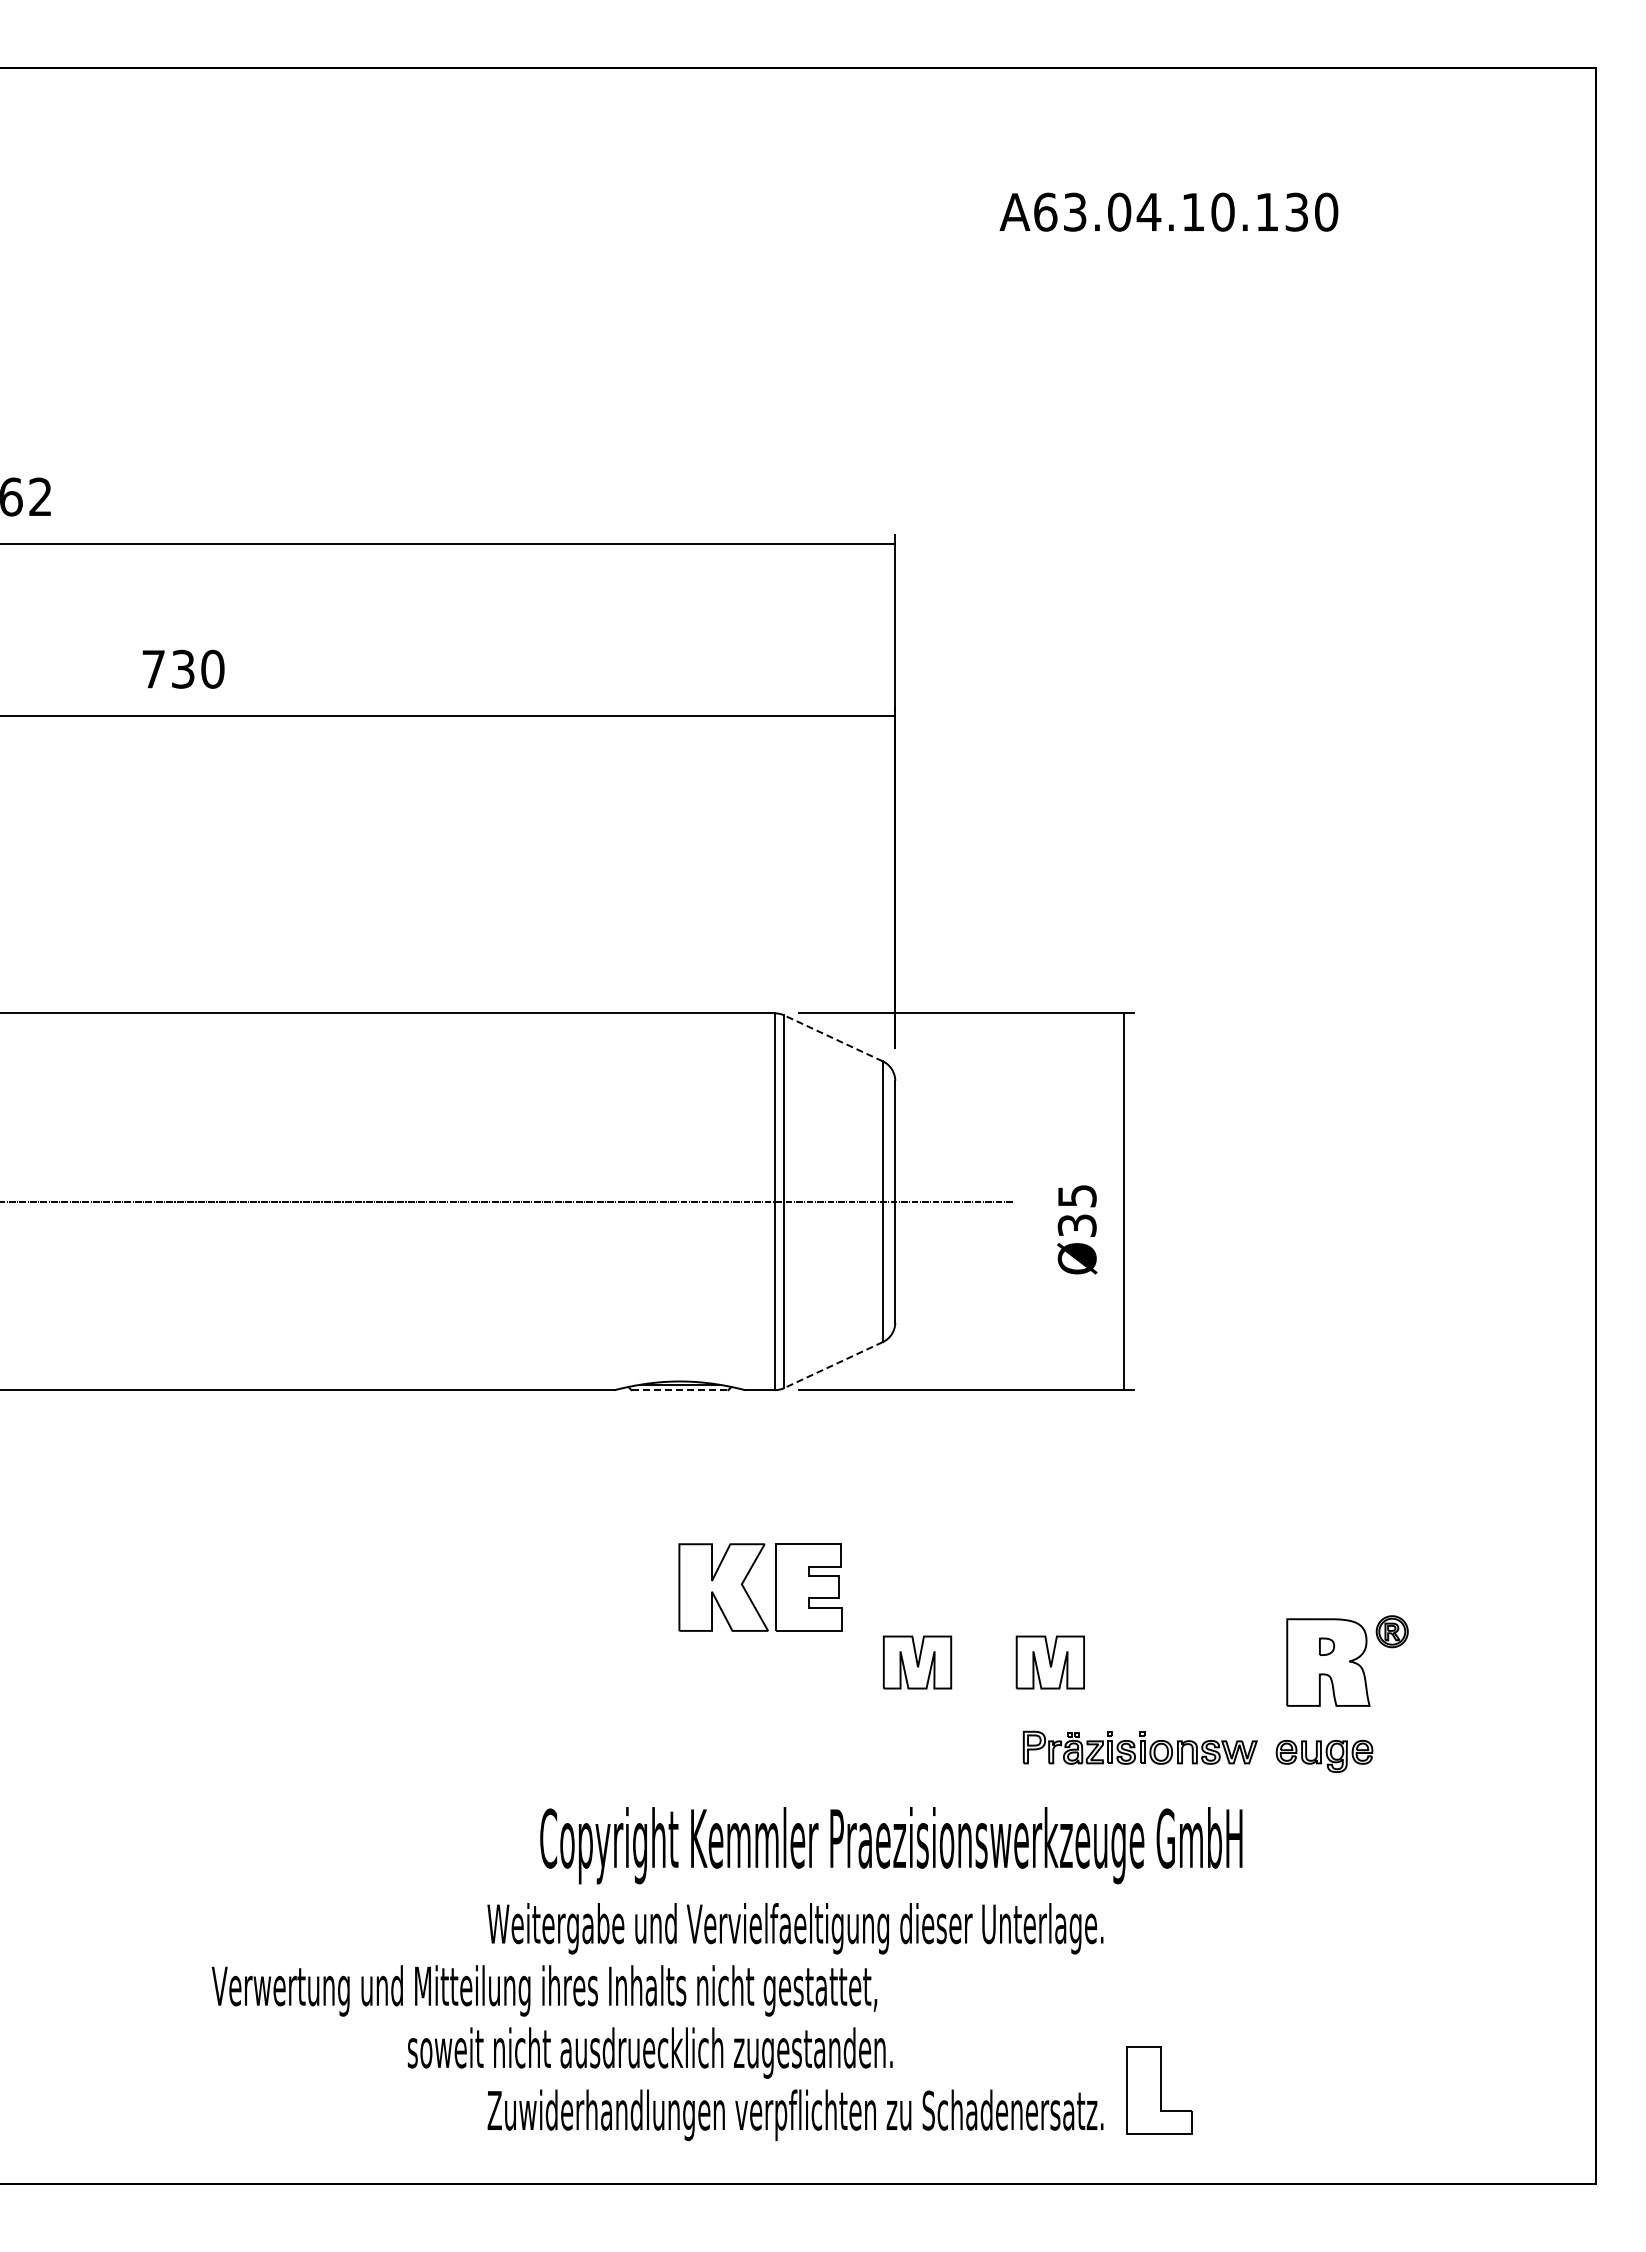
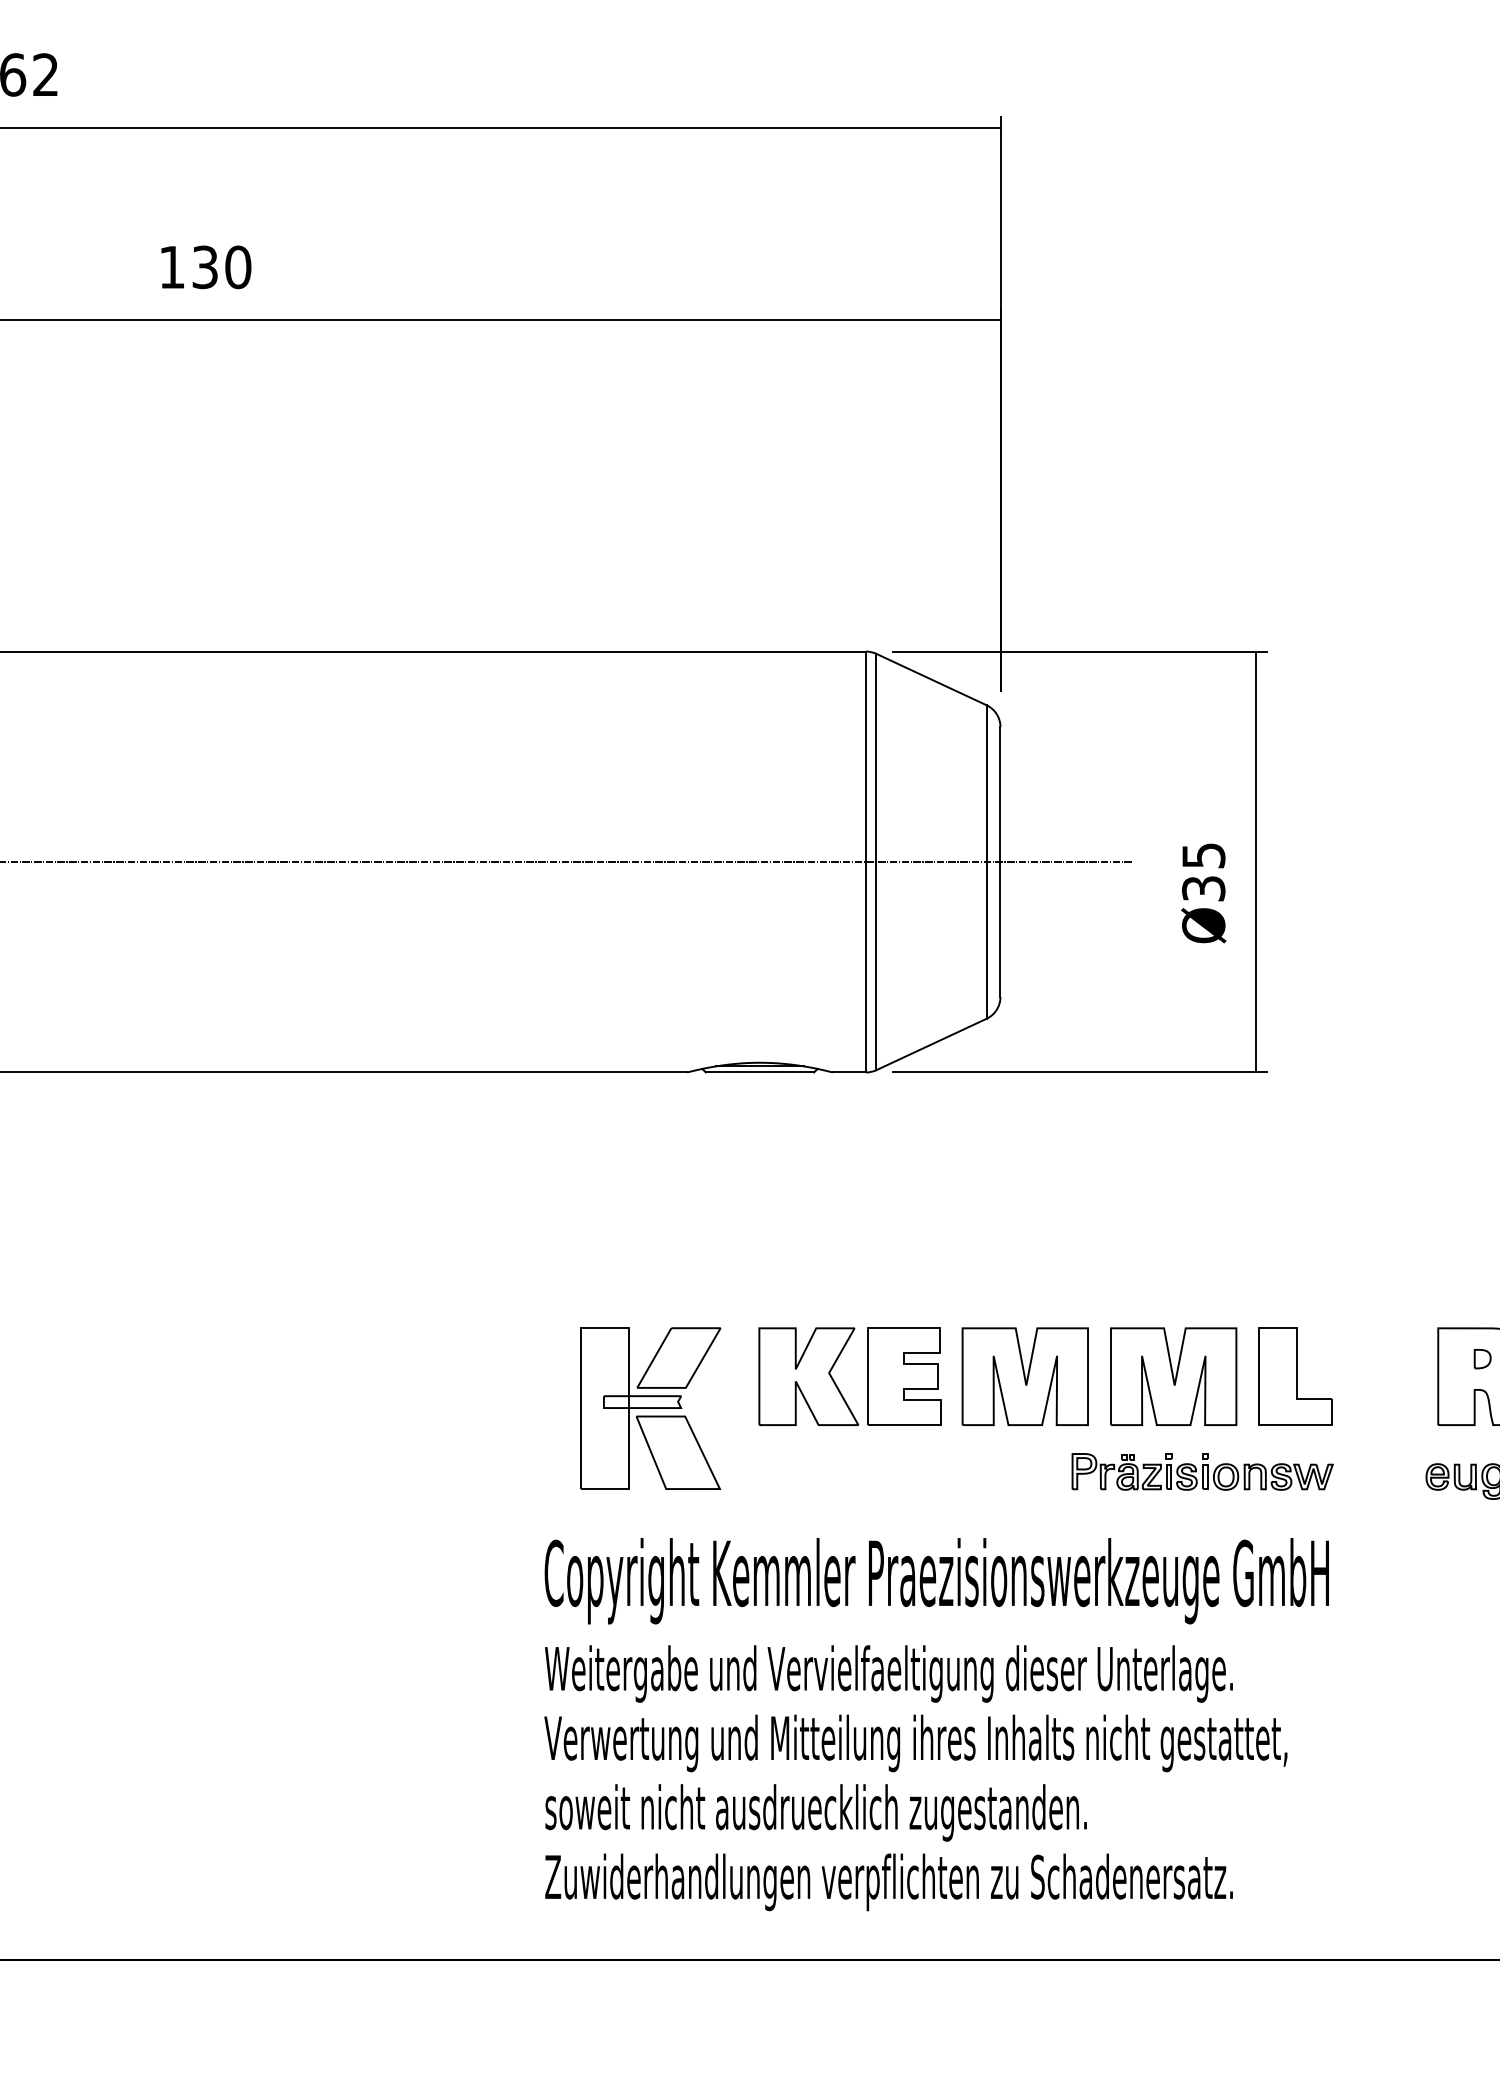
text: (153, 669) -> (171, 267), 730 -> 130
line: (833, 1038) -> (931, 679), dashed -> solid
line: (833, 1365) -> (931, 1044), dashed -> solid
line: (680, 1390) -> (760, 1072), dashed -> solid
part: (748, 1593) -> (836, 1383), moved
part: (917, 1662) -> (1025, 1376), size x1.67
part: (1050, 1662) -> (1173, 1376), size x1.67
part: (582, 1690) -> (651, 1407), added
part: (1139, 1747) -> (1201, 1471), moved
text: (891, 1845) -> (937, 1581), moved
text: (544, 1990) -> (915, 1742), moved
text: (650, 2052) -> (816, 1812), moved
part: (1159, 2090) -> (1295, 1376), moved

